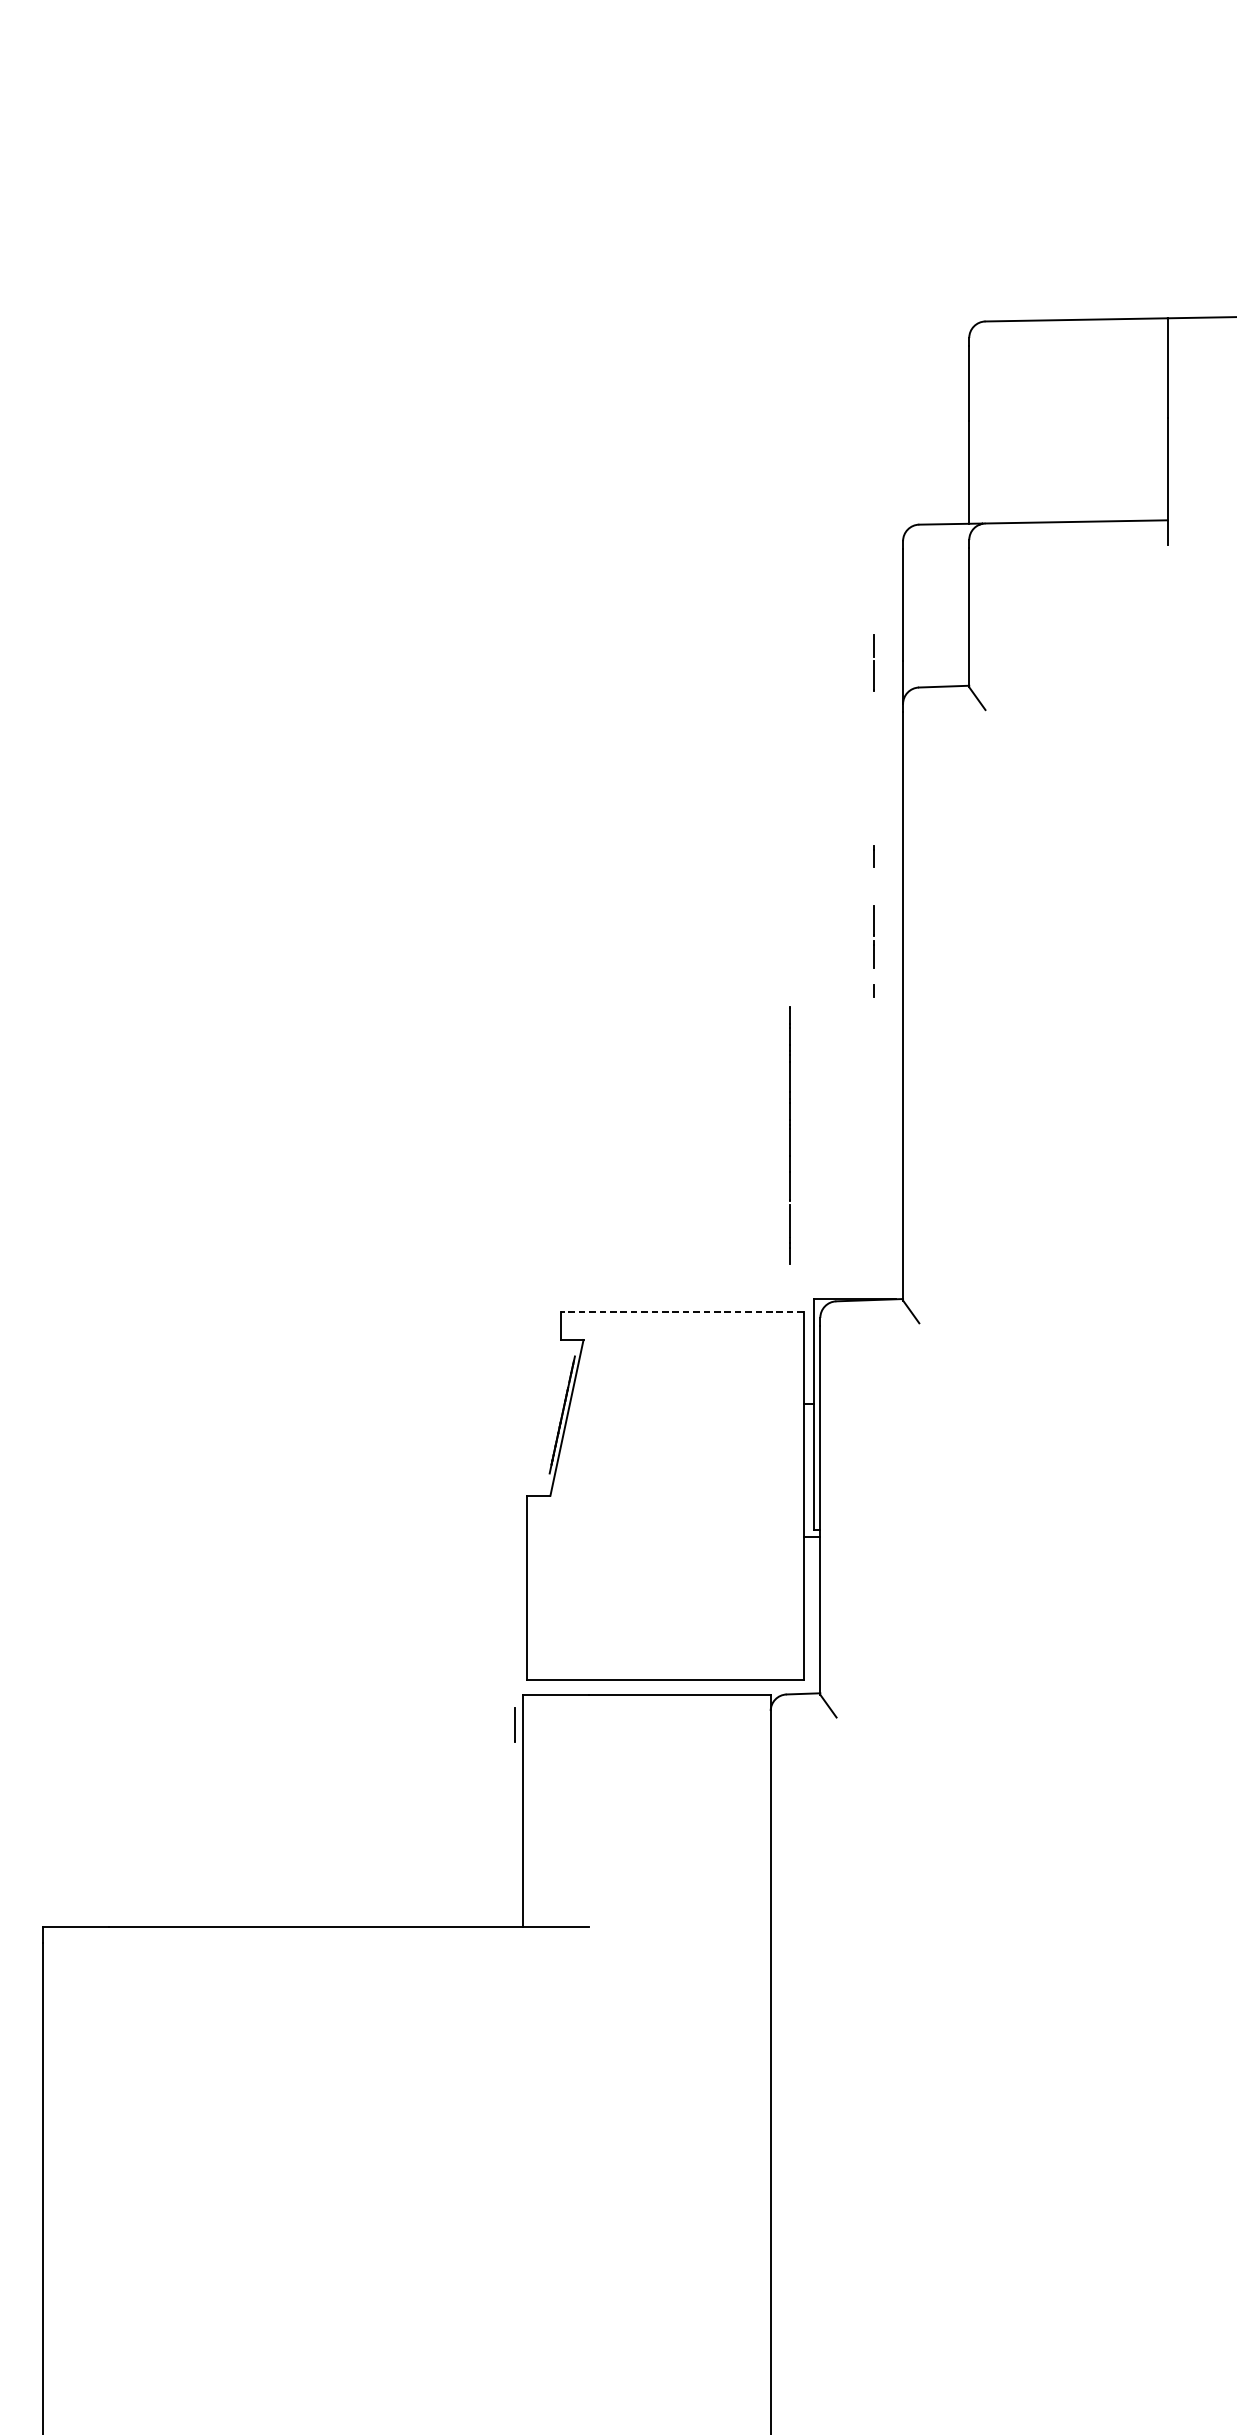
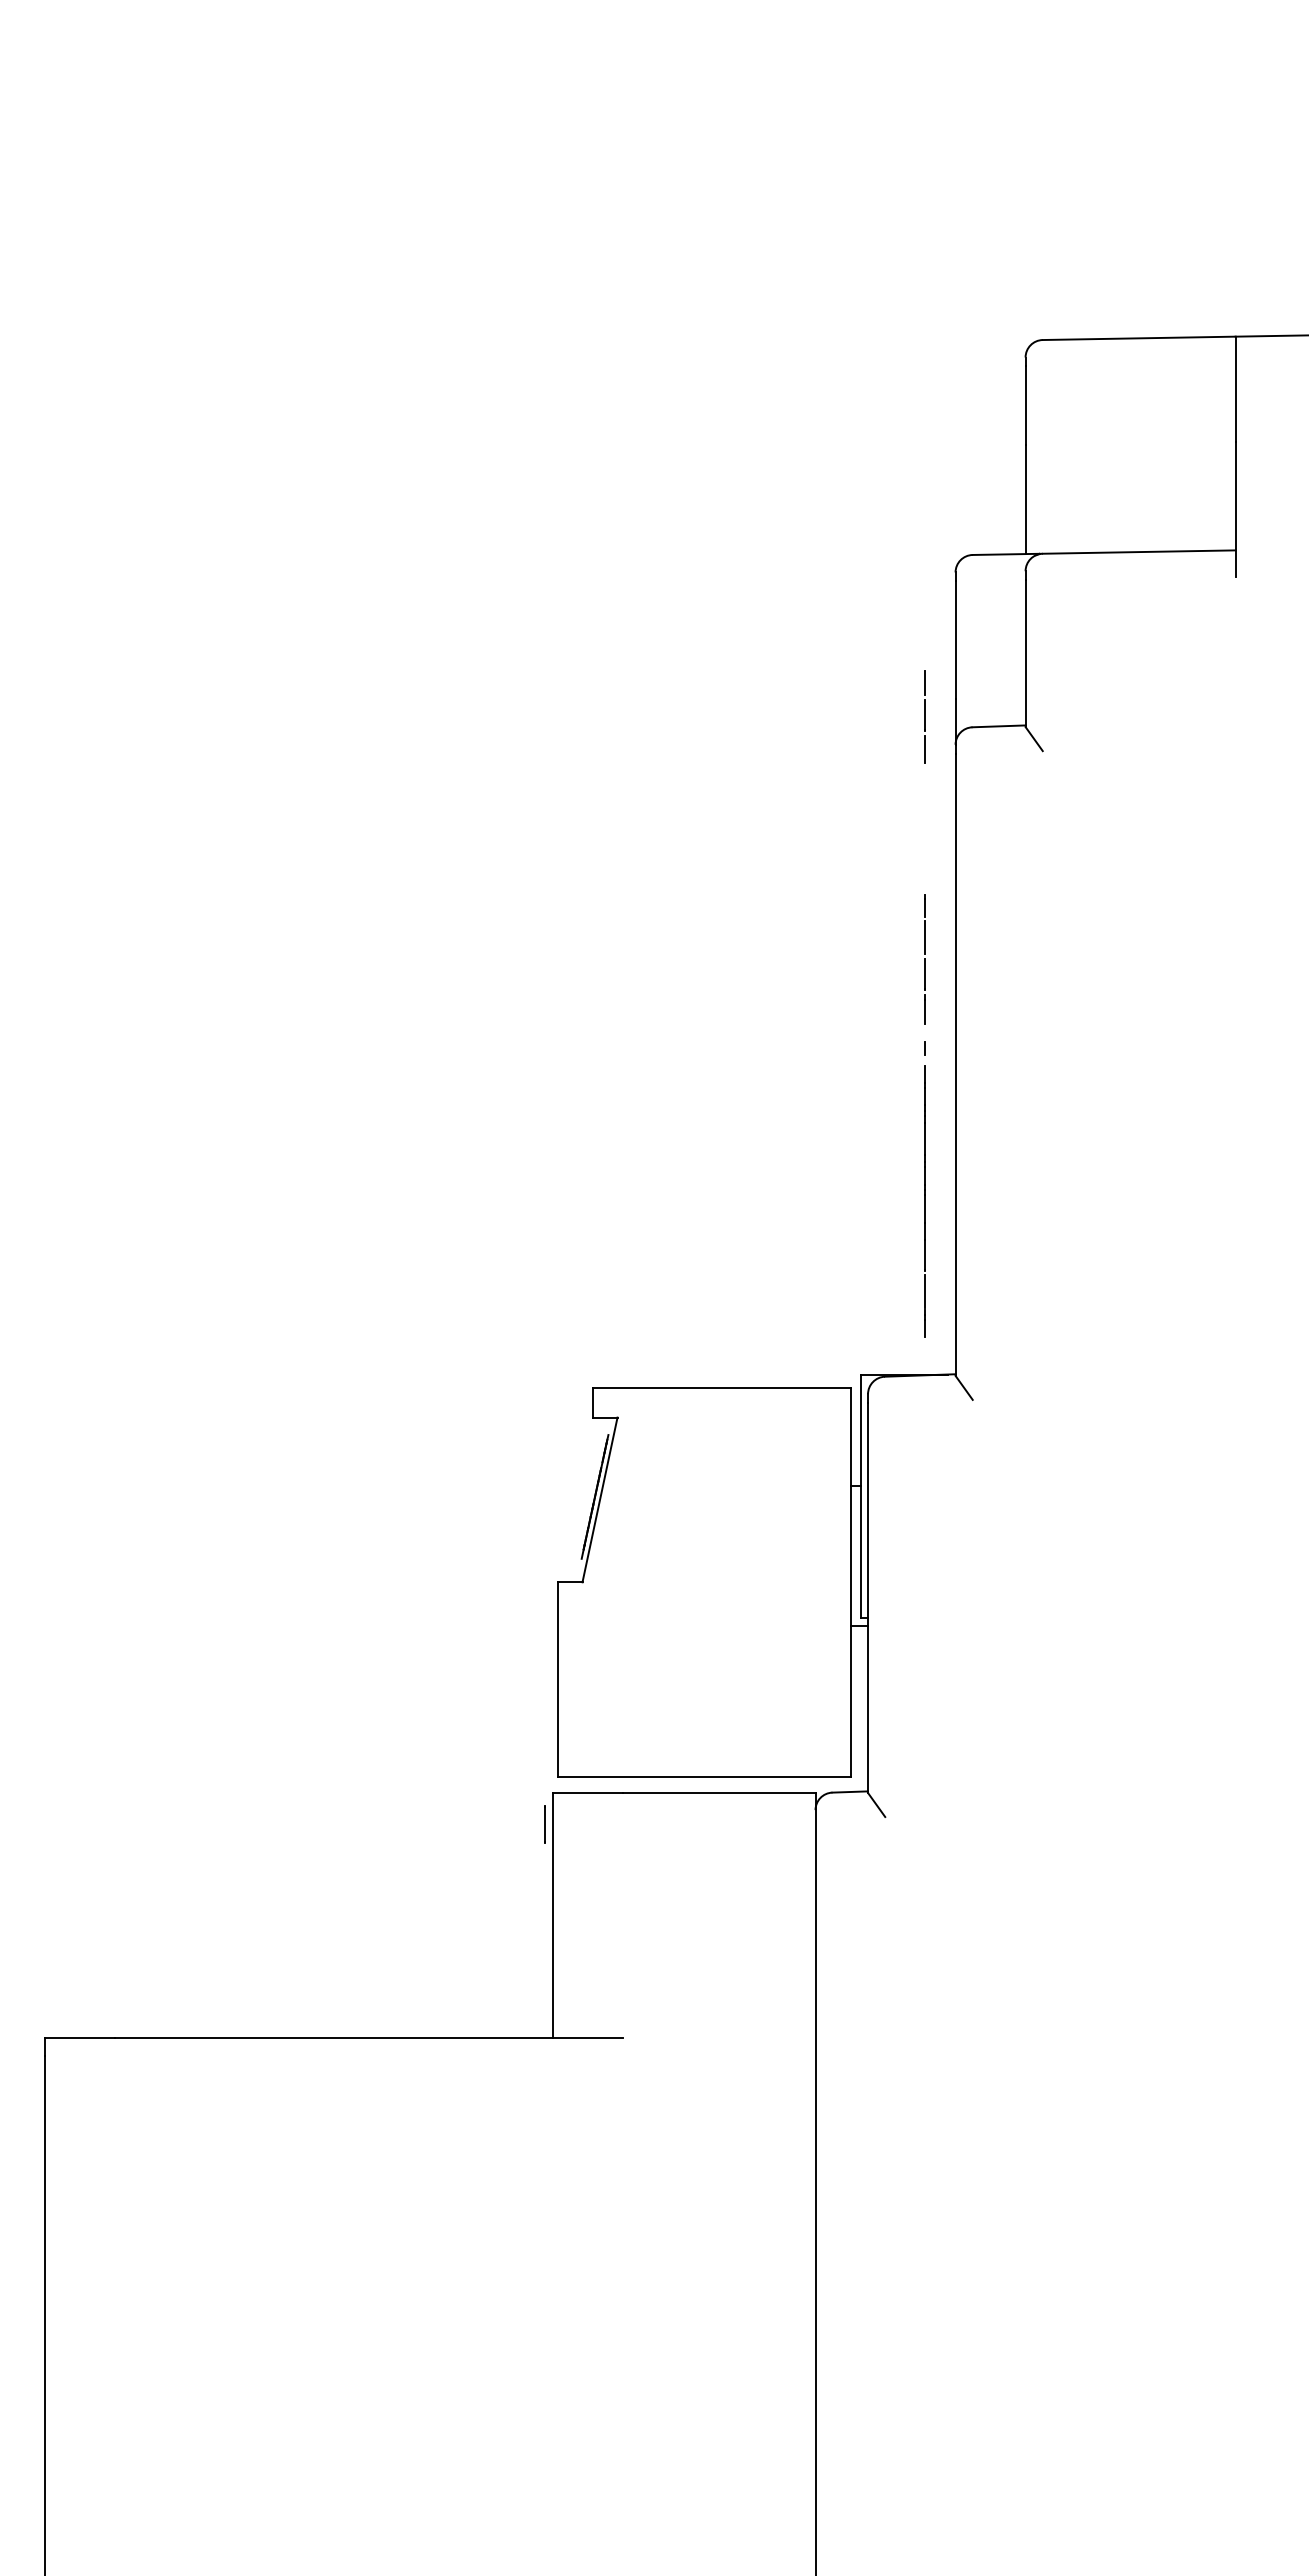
line: (874, 708) -> (925, 749), added
line: (874, 886) -> (925, 937), added
line: (789, 1135) -> (924, 1201), moved
line: (681, 1311) -> (721, 1387), dashed -> solid

